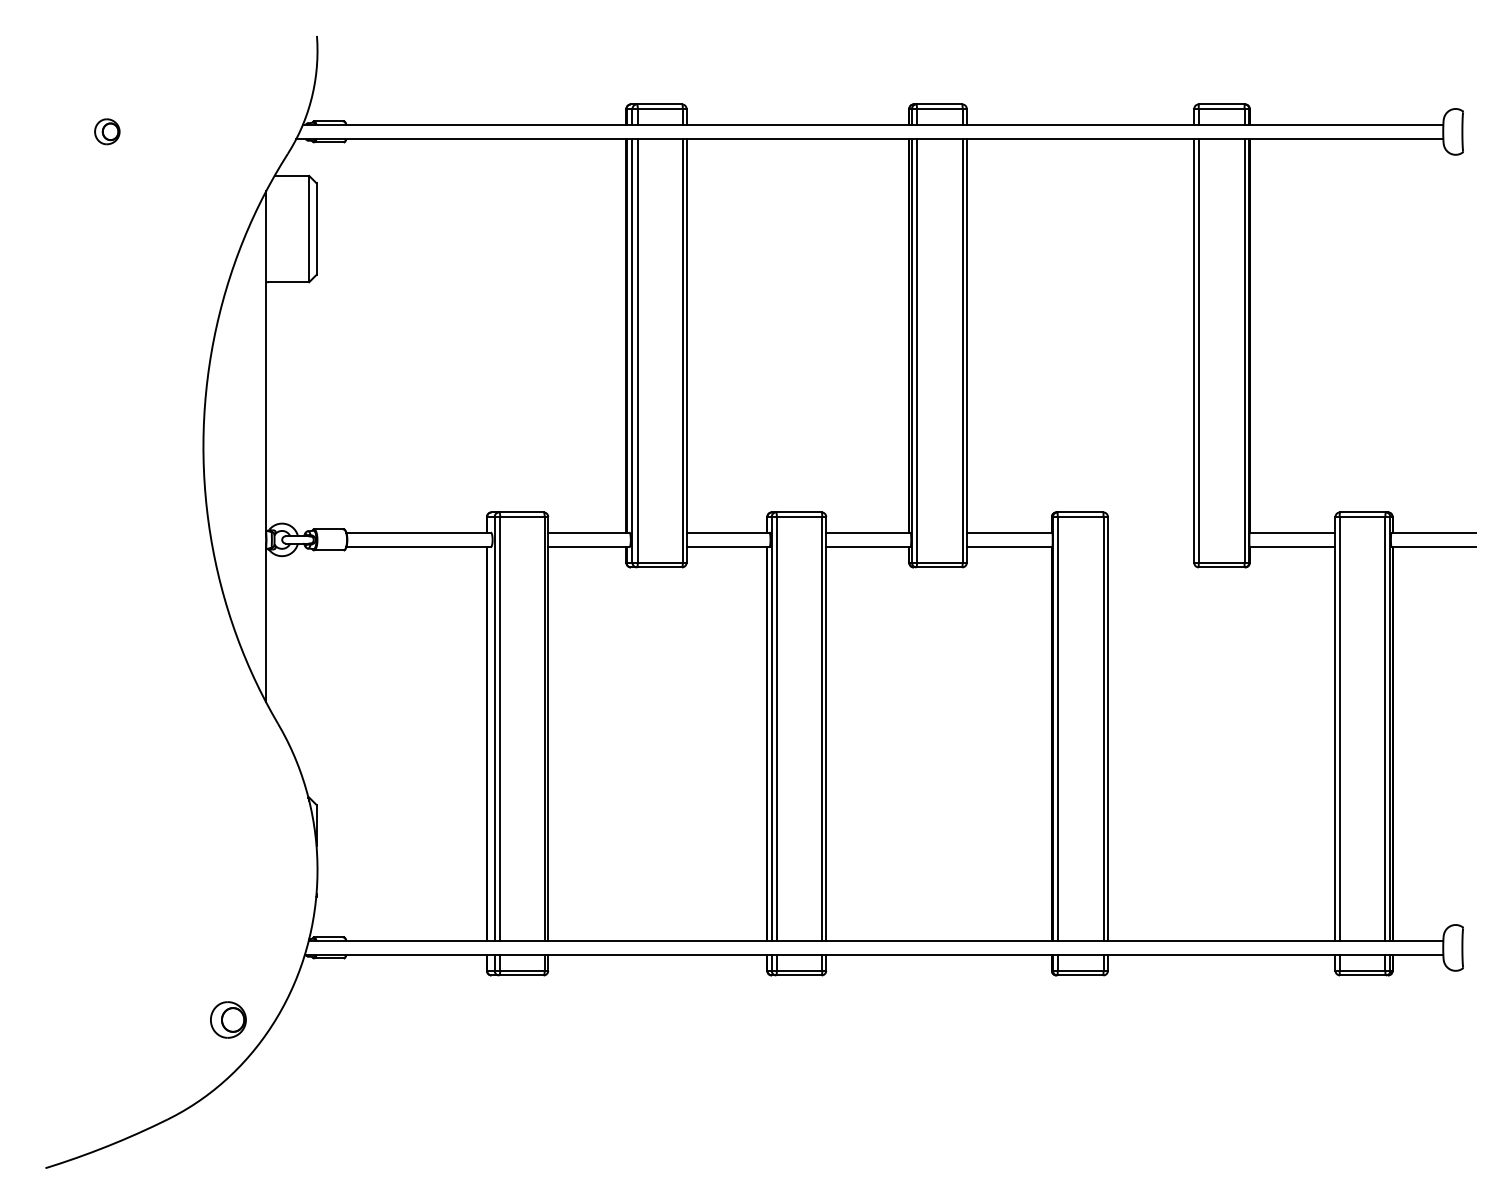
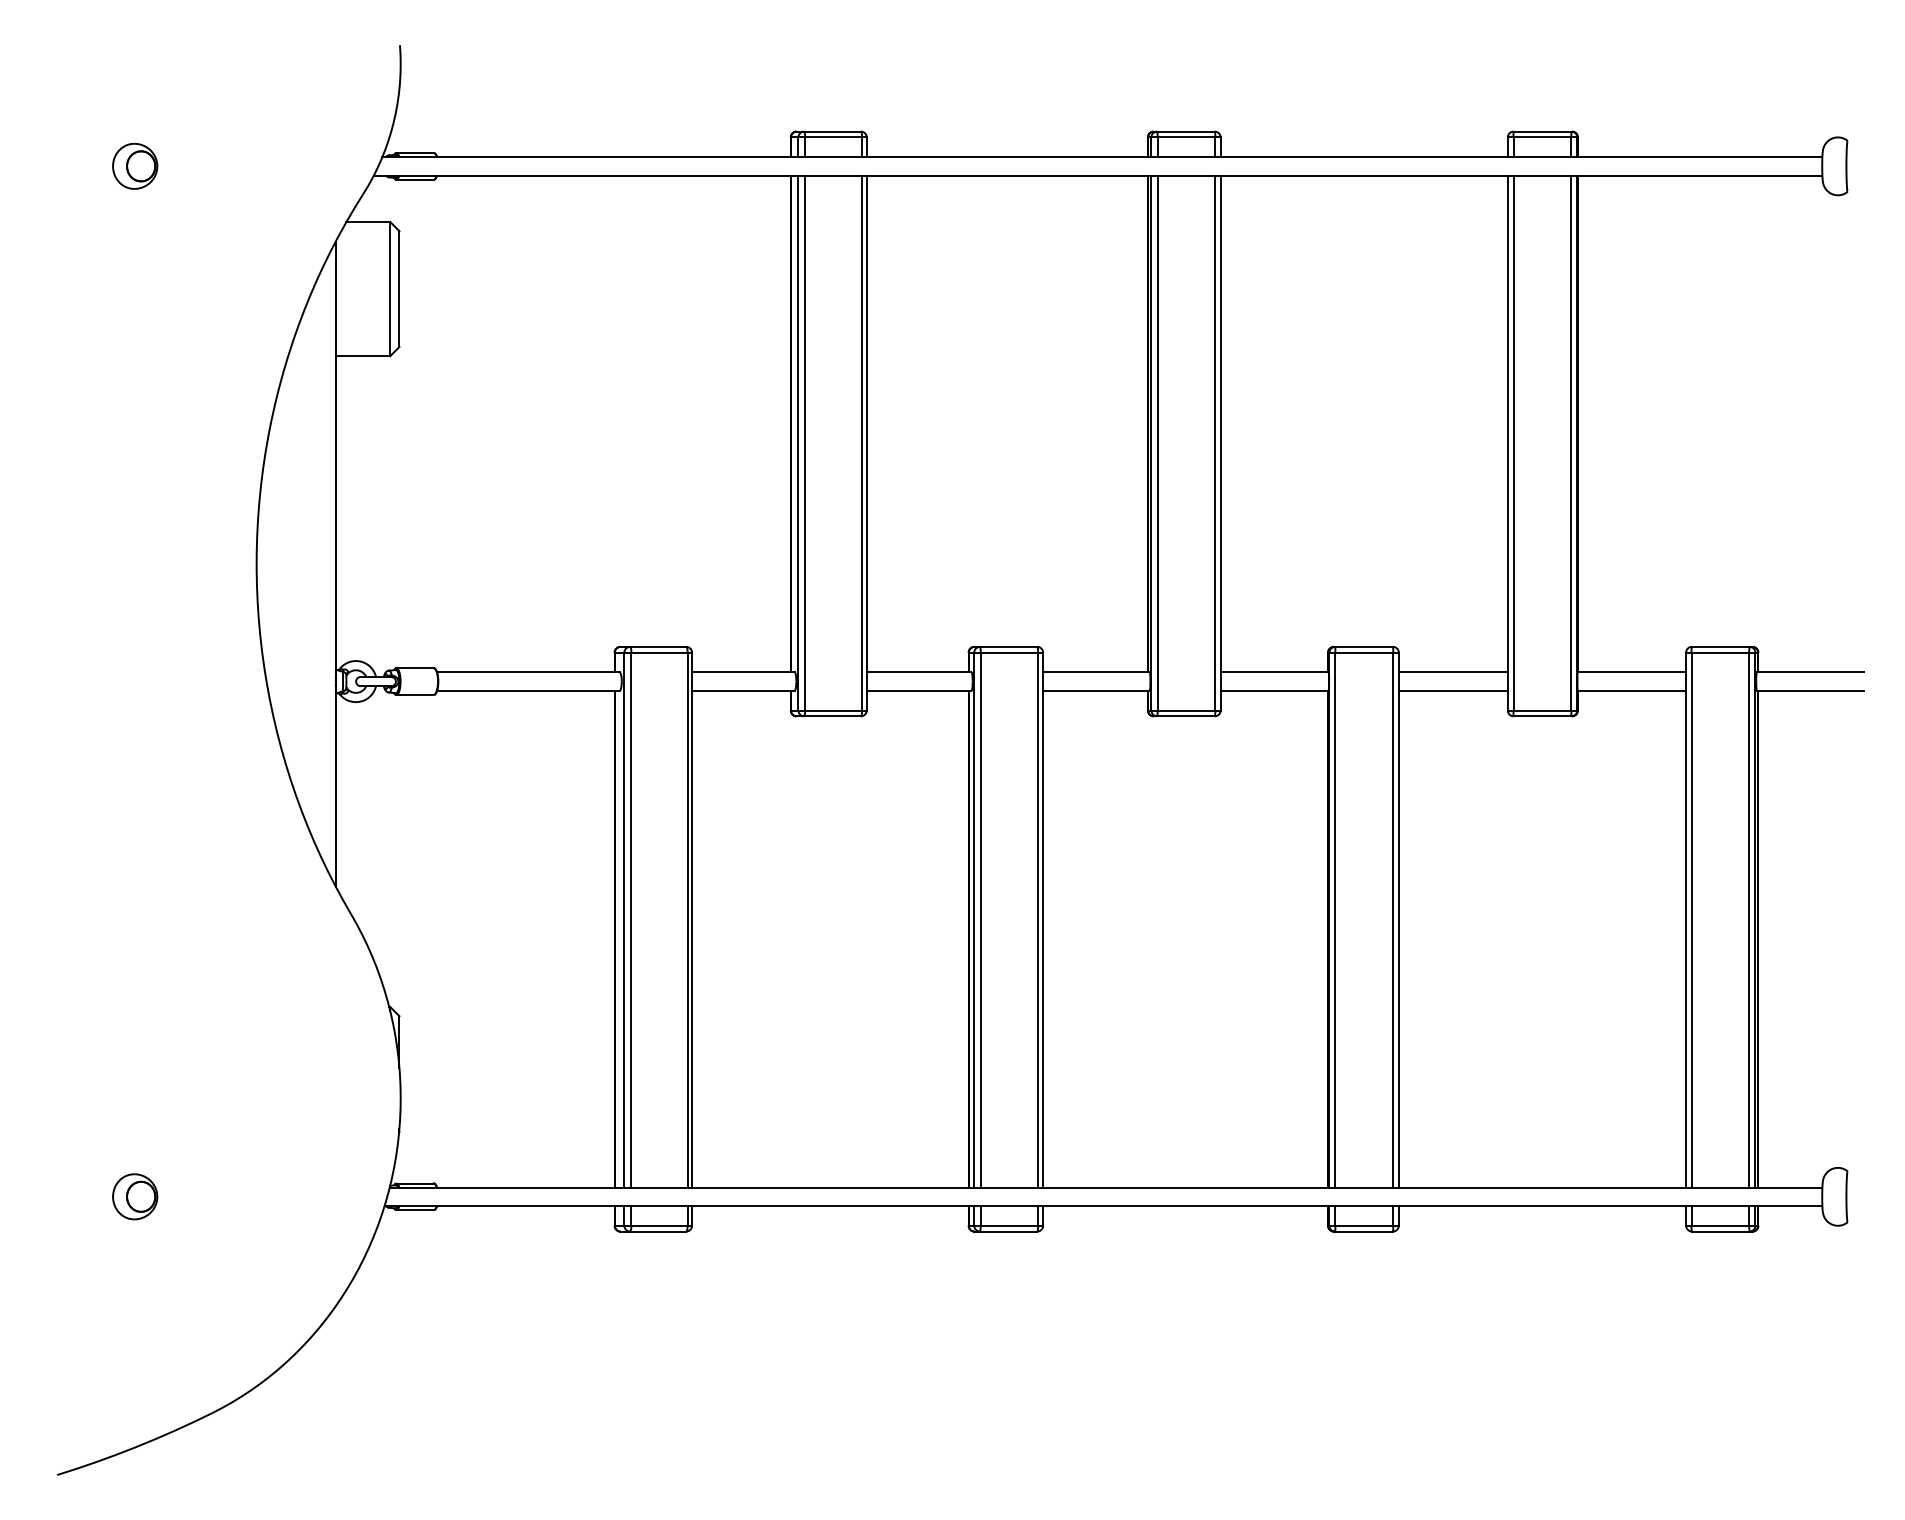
part: (107, 131) -> (135, 165), size x1.43
line: (1150, 532) -> (1452, 672), added
line: (1150, 546) -> (1452, 690), added
part: (228, 1019) -> (135, 1196), moved

